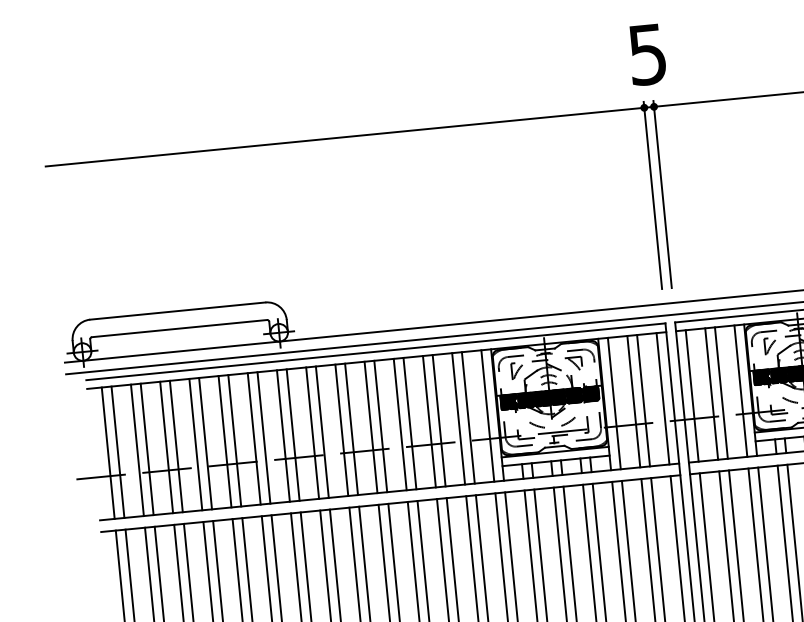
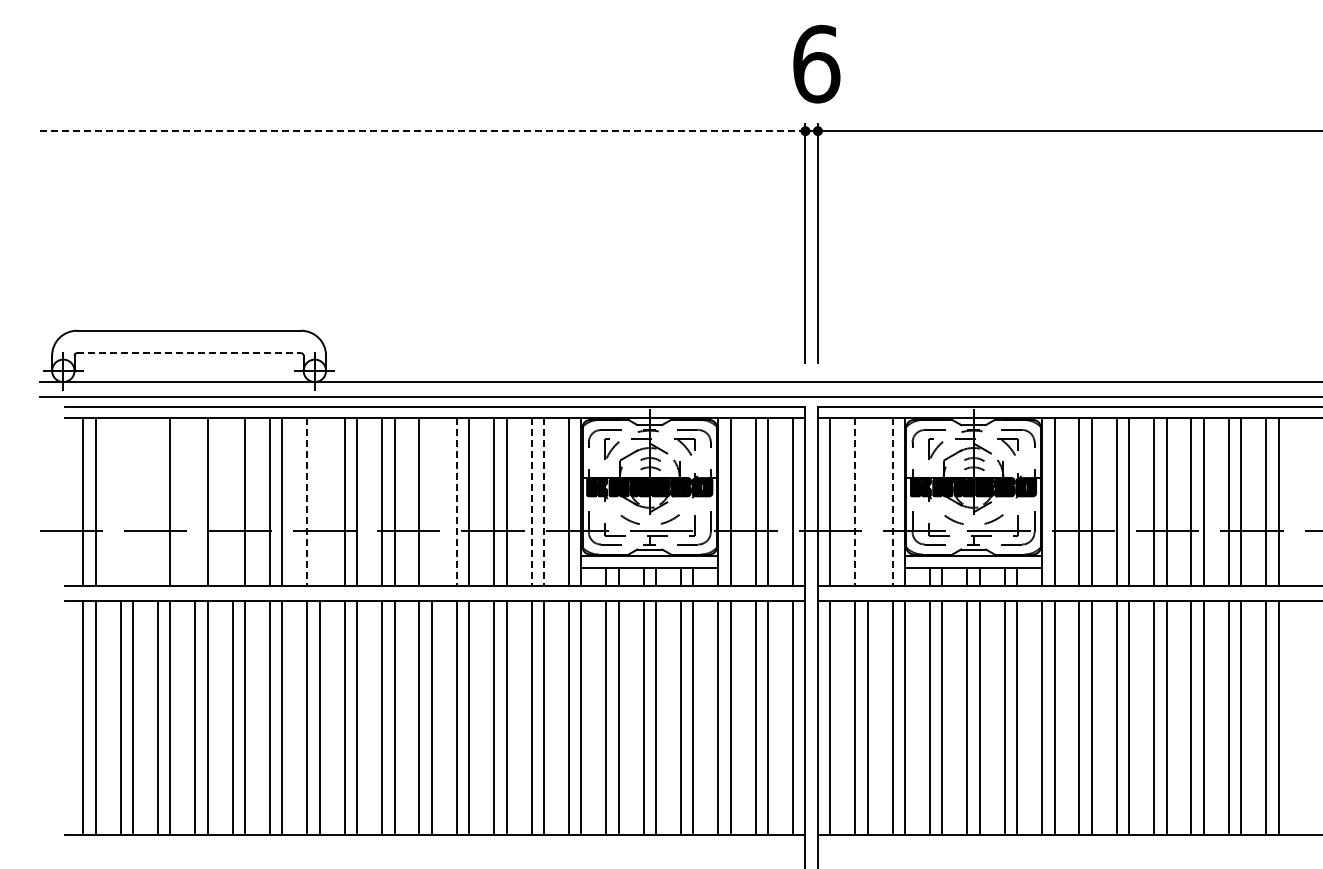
text: (647, 54) -> (816, 63), 5 -> 6
line: (344, 137) -> (422, 131), solid -> dashed
line: (179, 328) -> (189, 353), solid -> dashed
line: (740, 391) -> (892, 502), solid -> dashed
line: (721, 393) -> (867, 502), removed
line: (711, 394) -> (855, 502), solid -> dashed
line: (468, 418) -> (543, 502), solid -> dashed
line: (458, 419) -> (531, 502), solid -> dashed
line: (399, 424) -> (456, 502), solid -> dashed
line: (380, 426) -> (431, 502), removed
line: (292, 435) -> (319, 502), removed
line: (283, 436) -> (307, 502), solid -> dashed
line: (224, 442) -> (232, 502), removed
line: (195, 444) -> (195, 502), removed
line: (166, 447) -> (157, 502), removed
line: (147, 449) -> (133, 502), removed
line: (137, 450) -> (120, 502), removed

